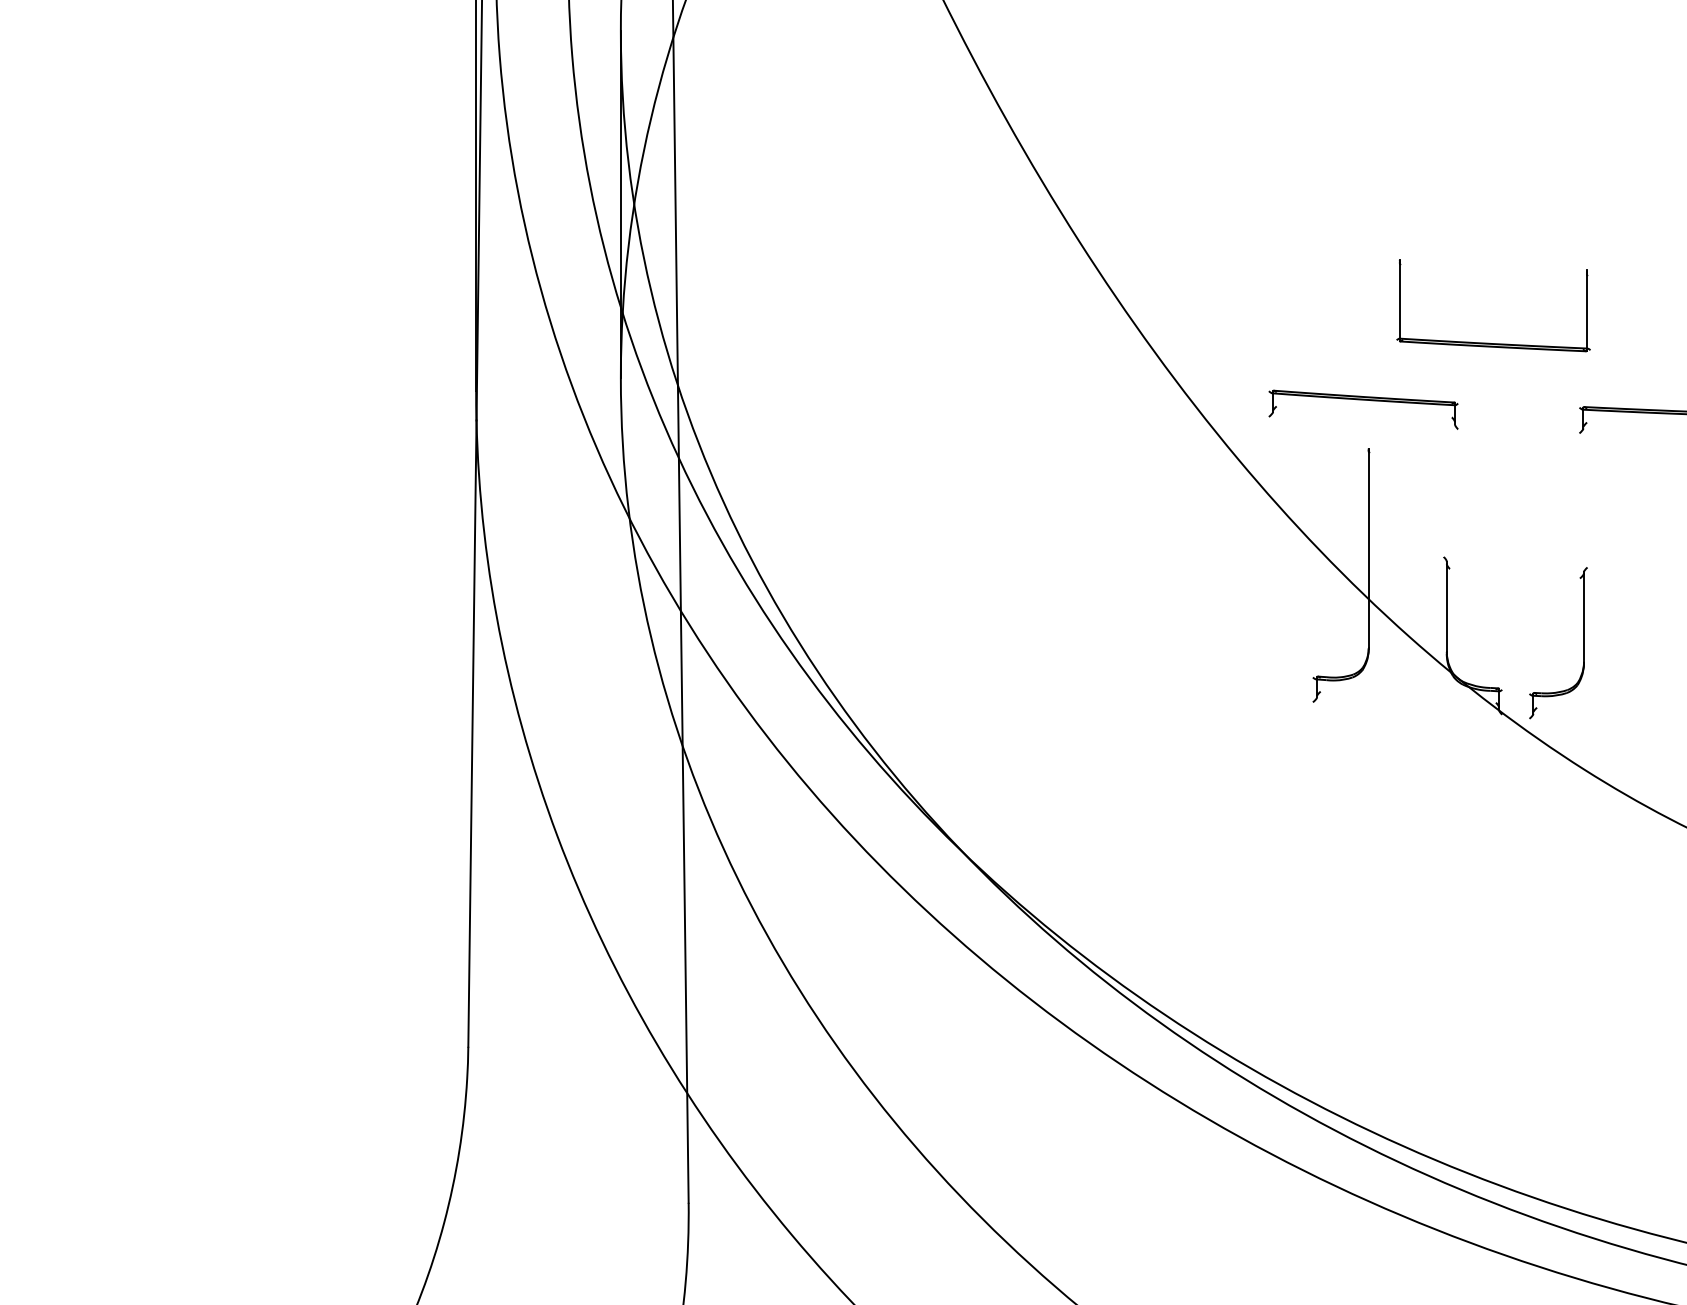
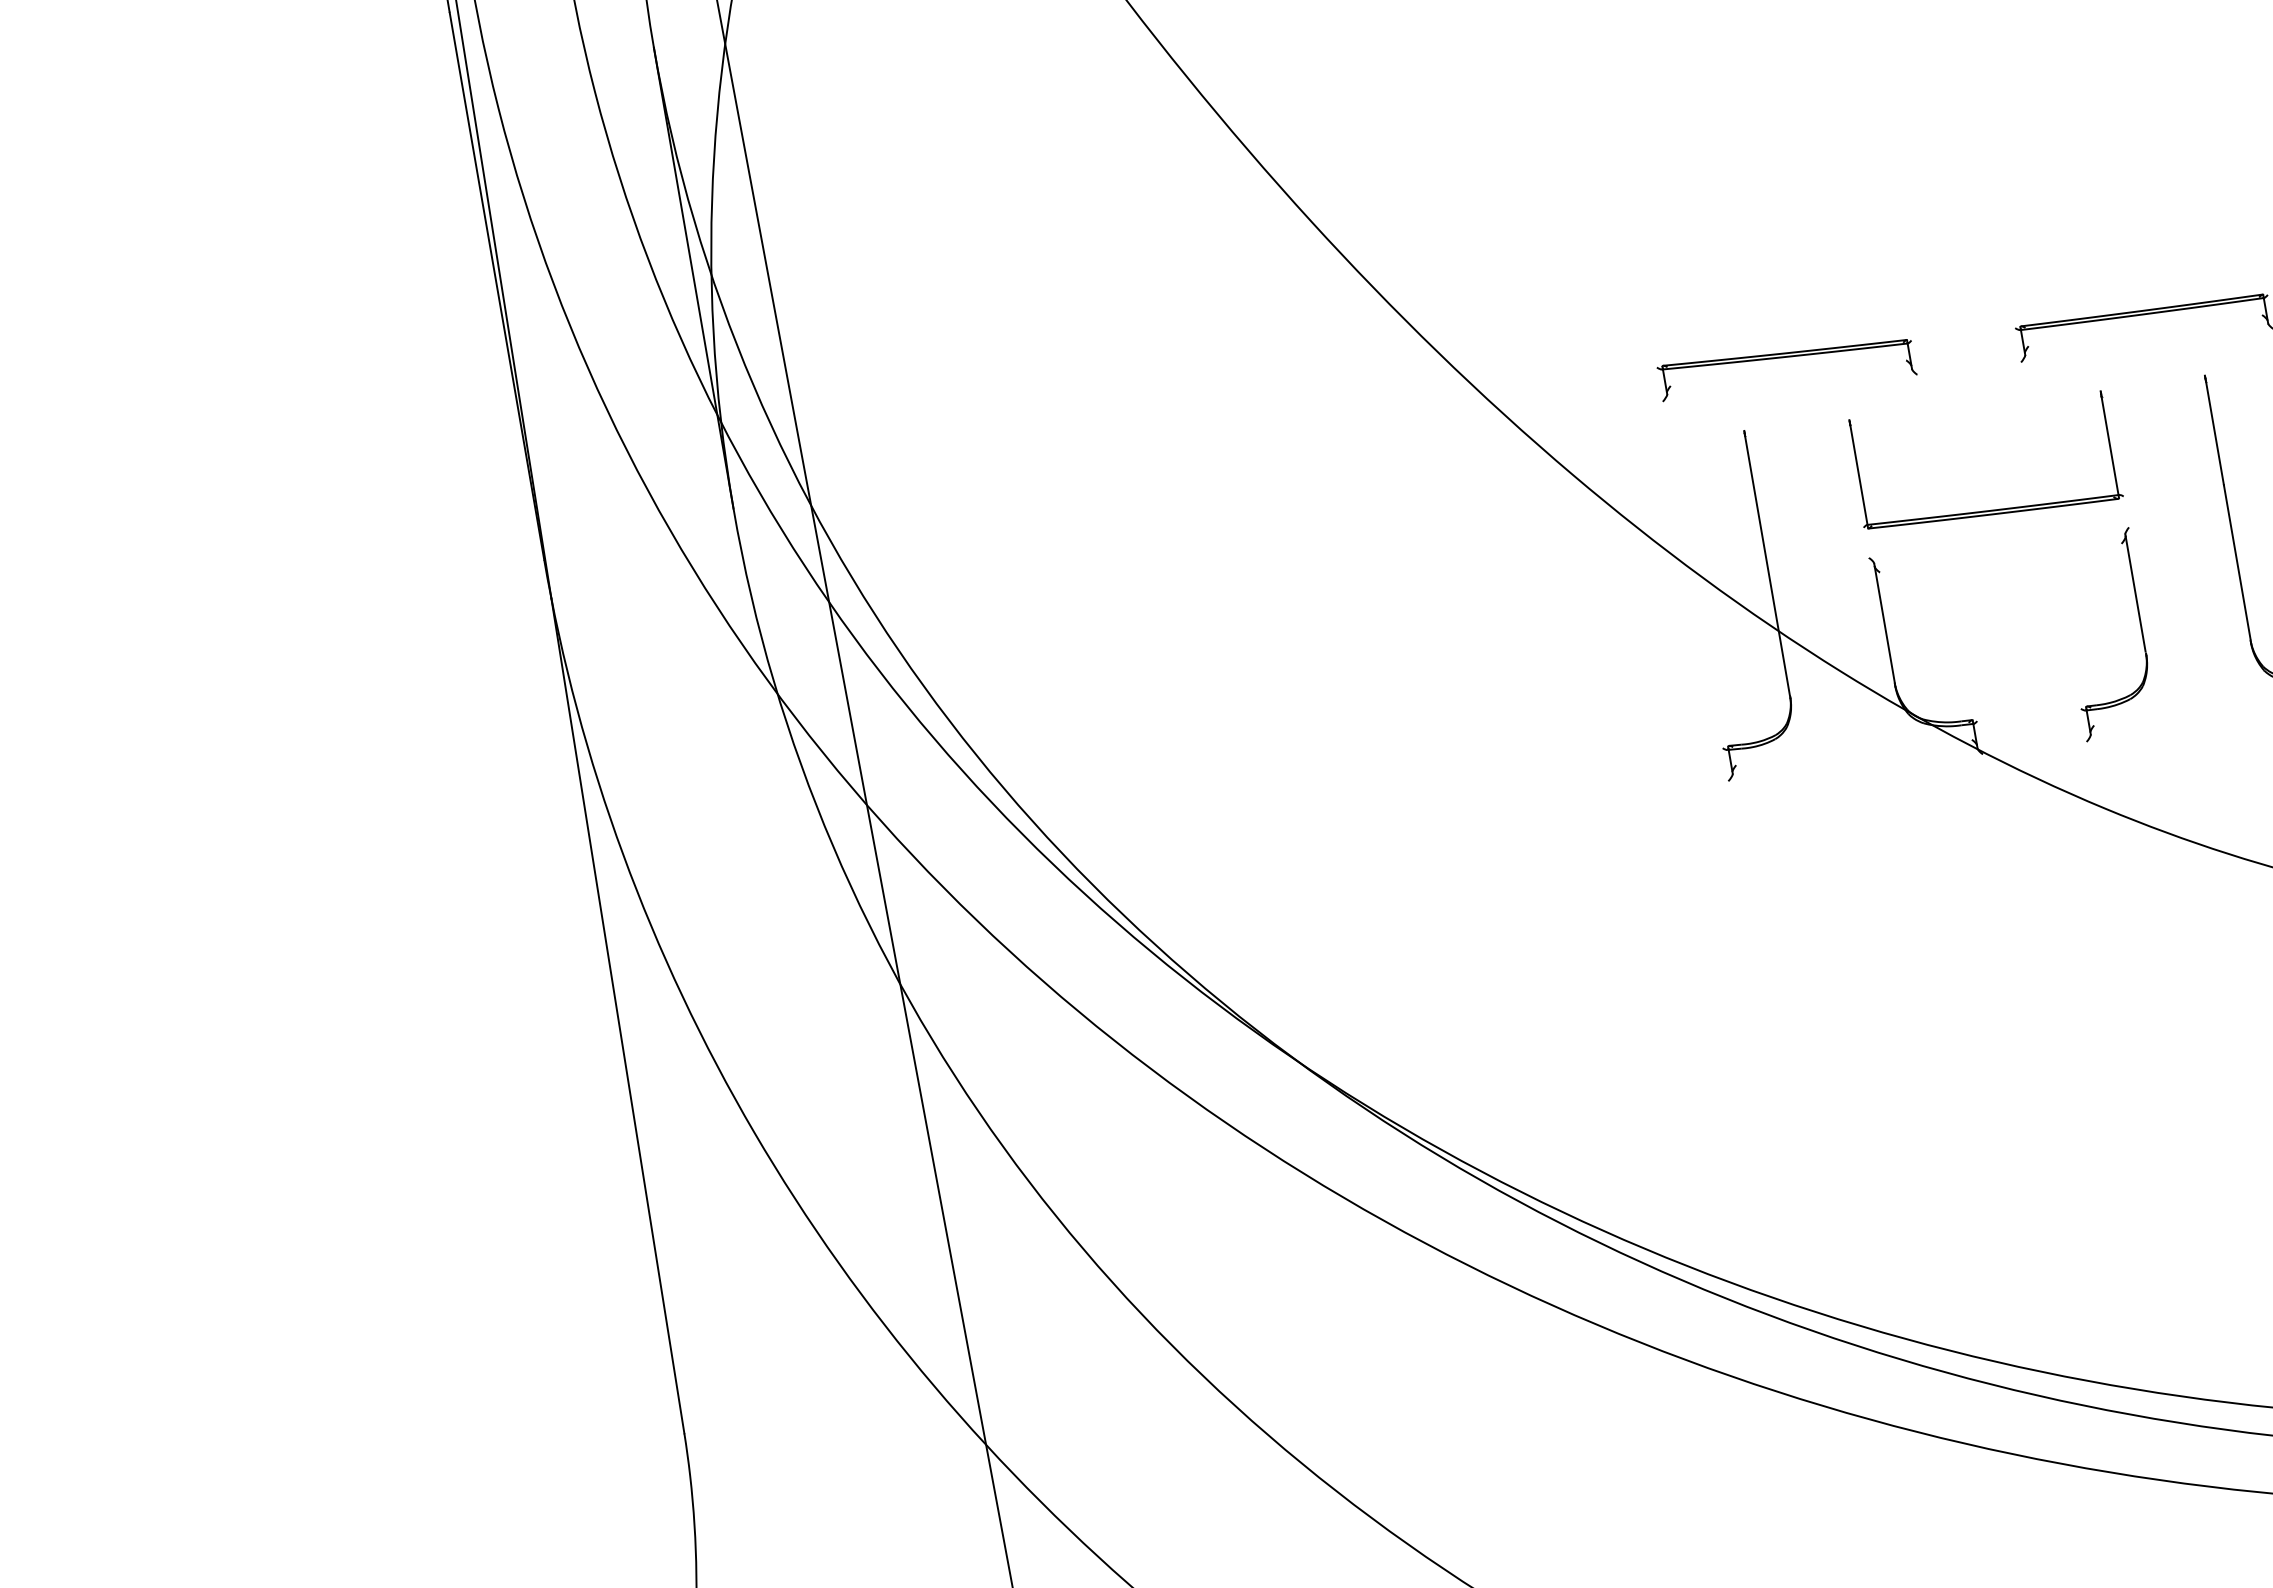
part: (1489, 342) -> (1987, 509), moved
part: (1363, 400) -> (1784, 358), moved
part: (1583, 643) -> (2141, 629), moved

